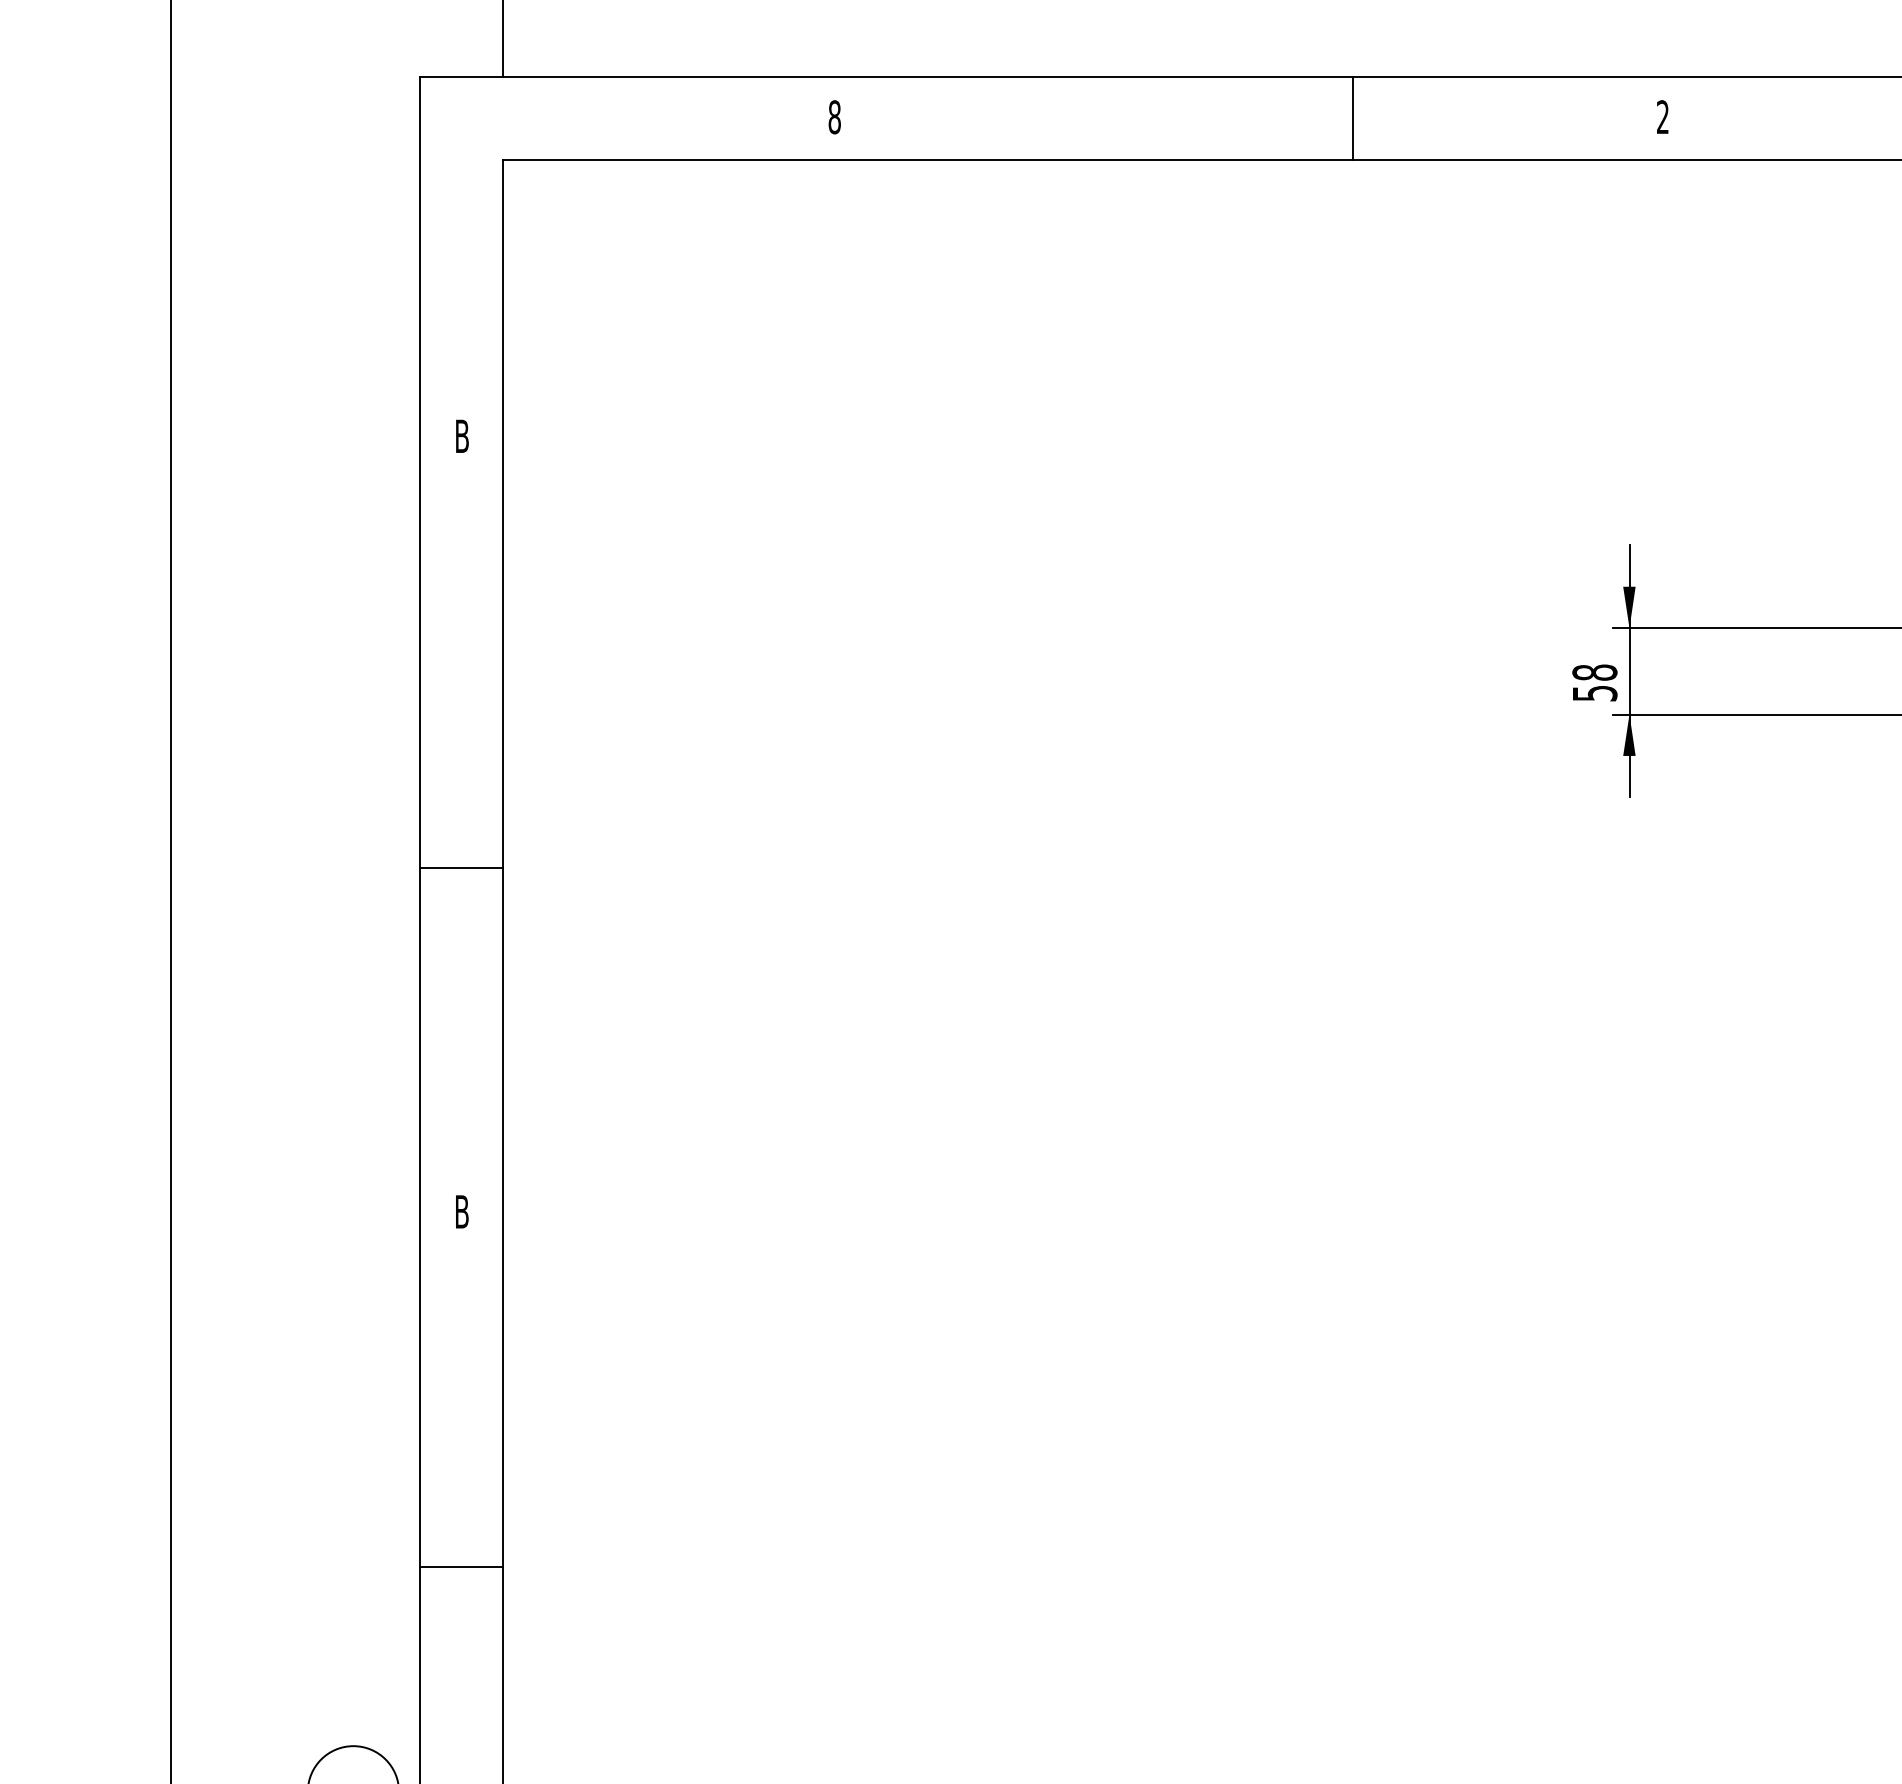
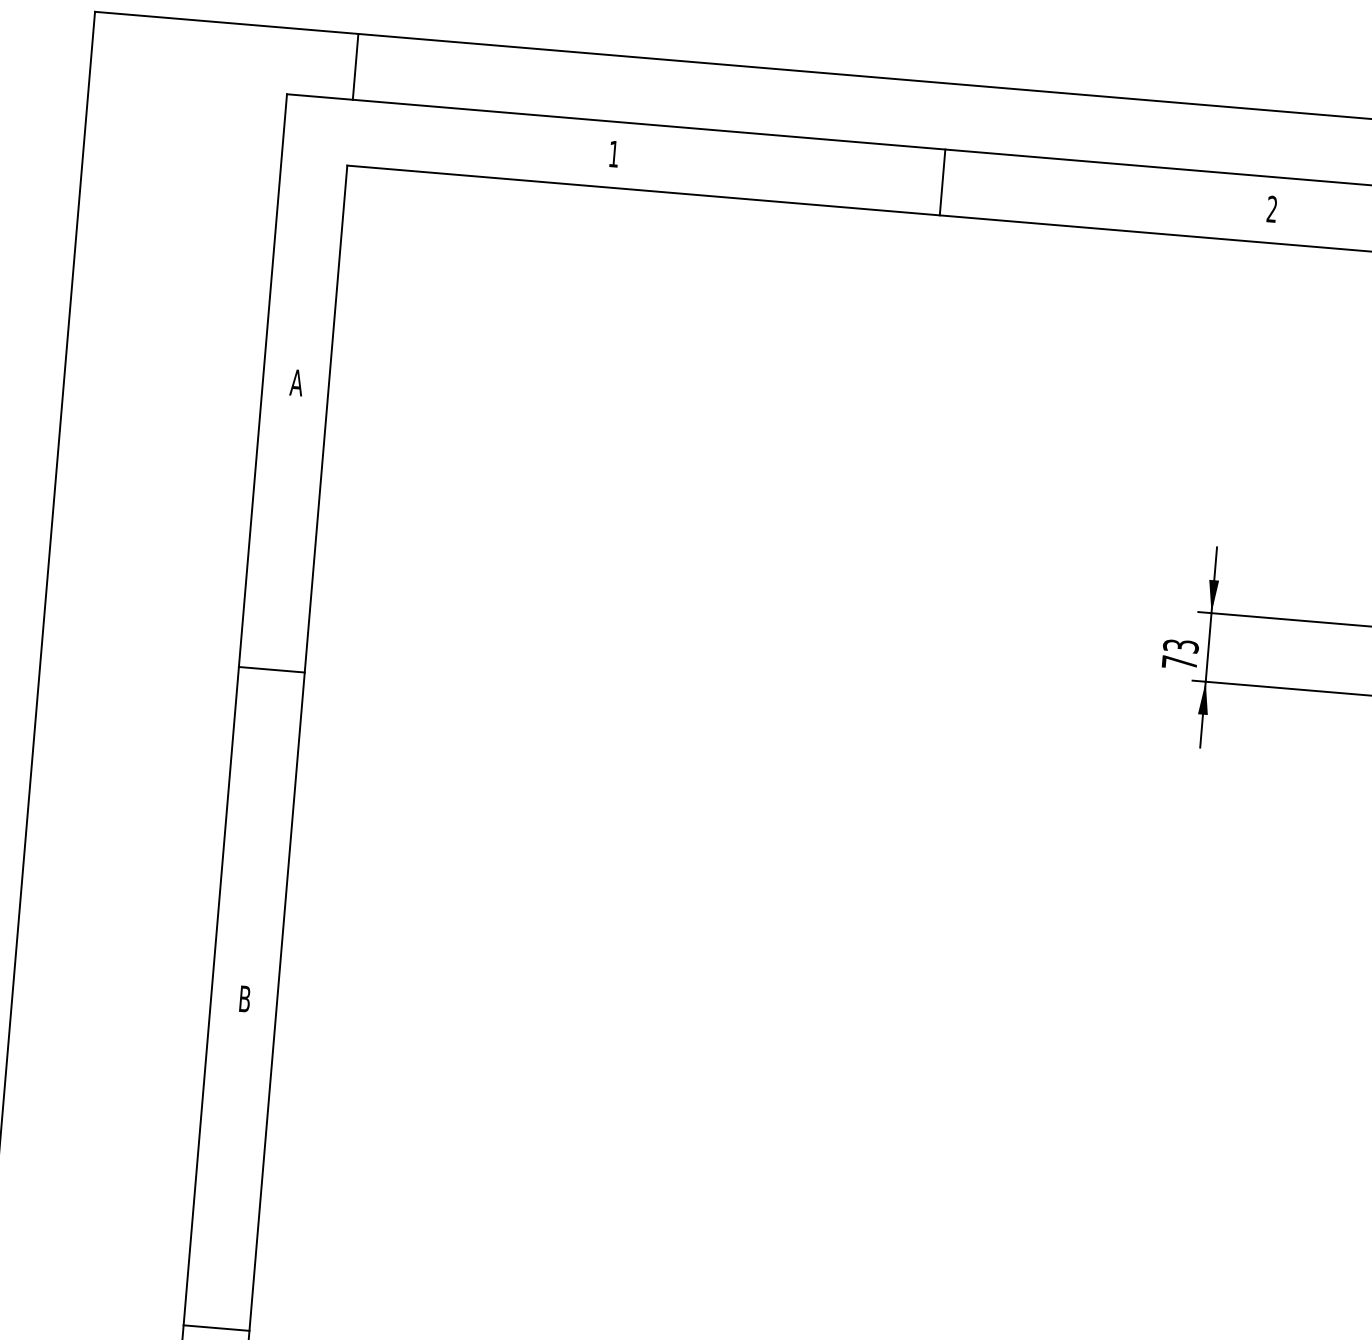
text: (834, 117) -> (613, 154), 8 -> 1
line: (1353, 117) -> (942, 181), moved
text: (462, 435) -> (297, 382), B -> A
text: (1594, 682) -> (1180, 653), 58 -> 73
line: (460, 867) -> (271, 669), moved
line: (460, 1567) -> (216, 1328), moved

